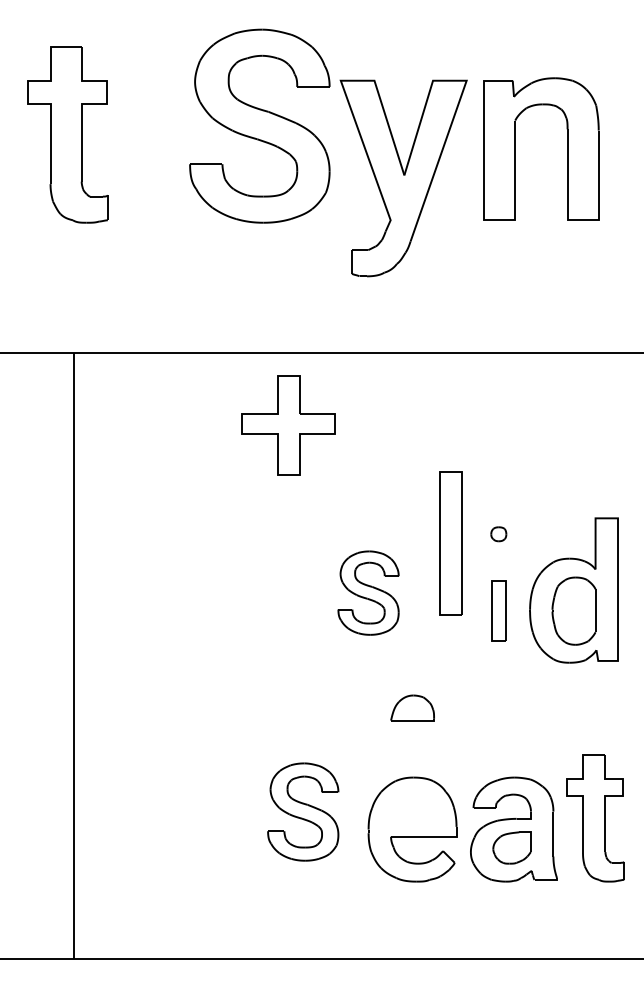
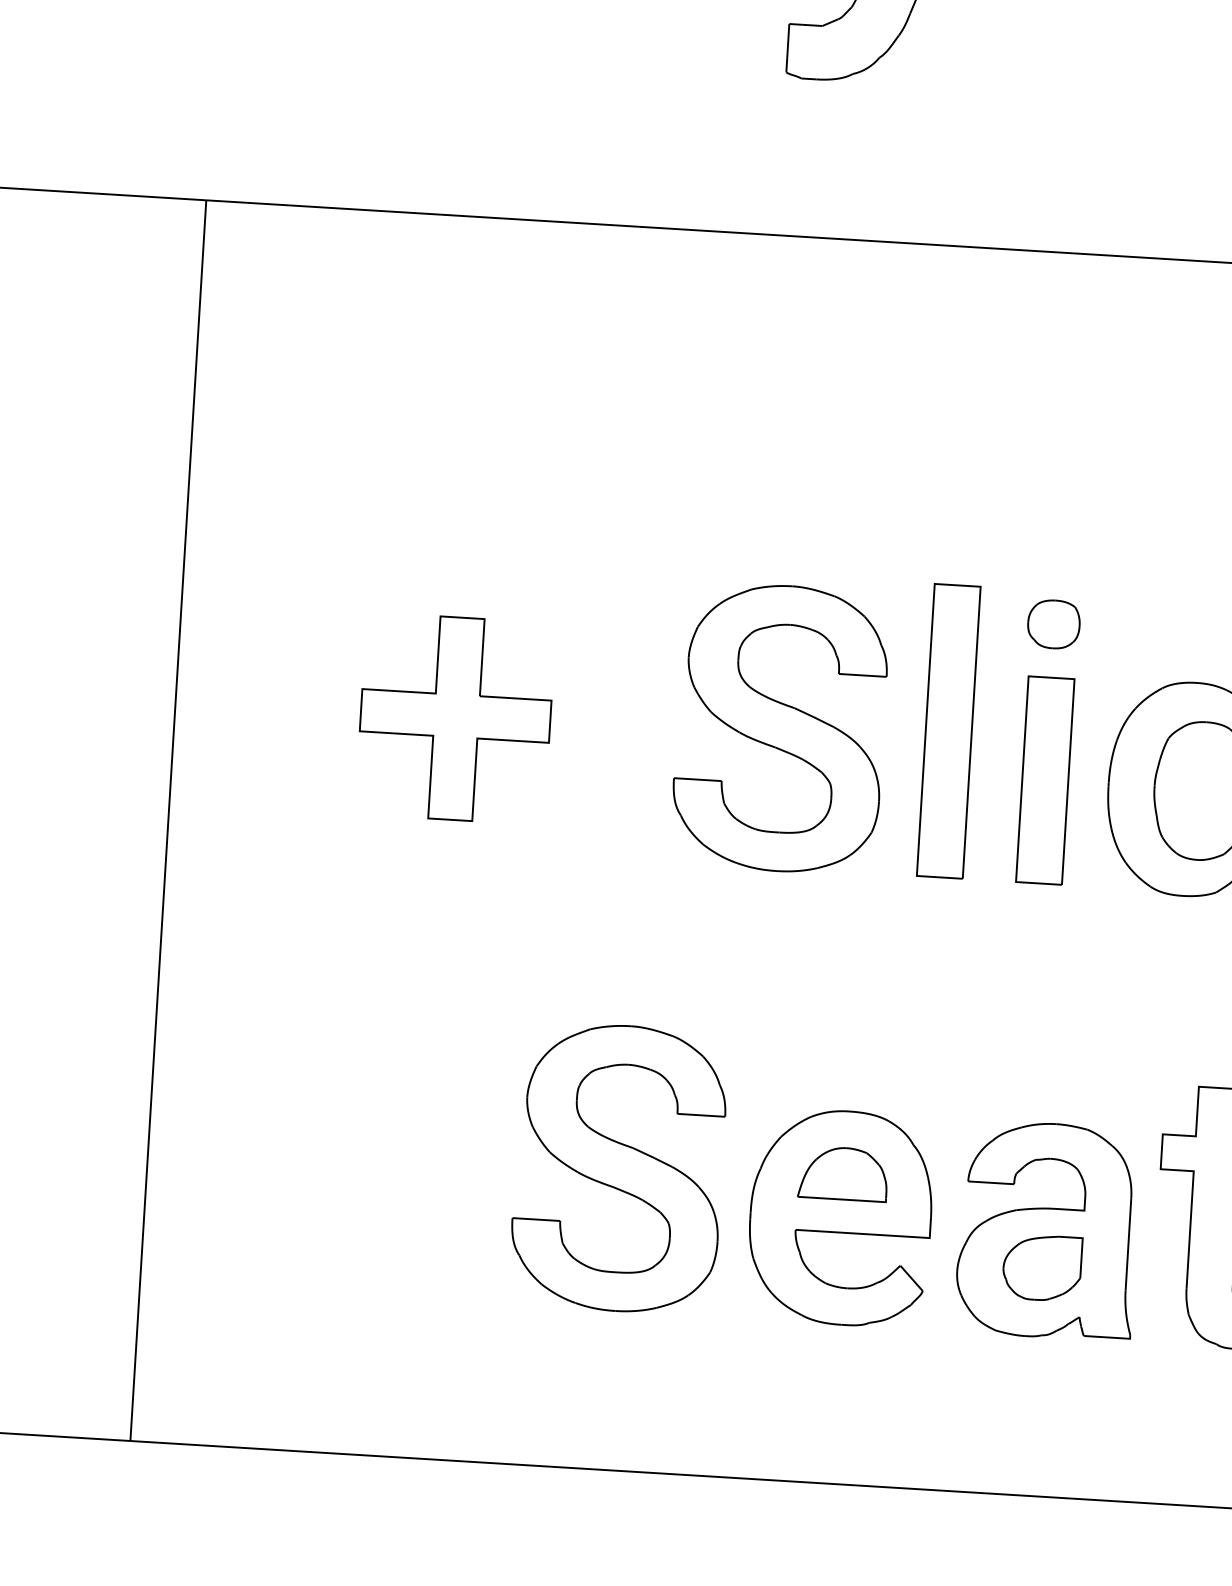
part: (288, 425) -> (455, 719), moved
part: (498, 533) -> (1053, 622), size x1.67
part: (450, 543) -> (948, 731), moved
part: (368, 592) -> (780, 726), size x1.67
part: (498, 610) -> (1044, 780), size x1.67
part: (412, 707) -> (843, 1172), moved
part: (303, 811) -> (619, 1167), size x1.43

